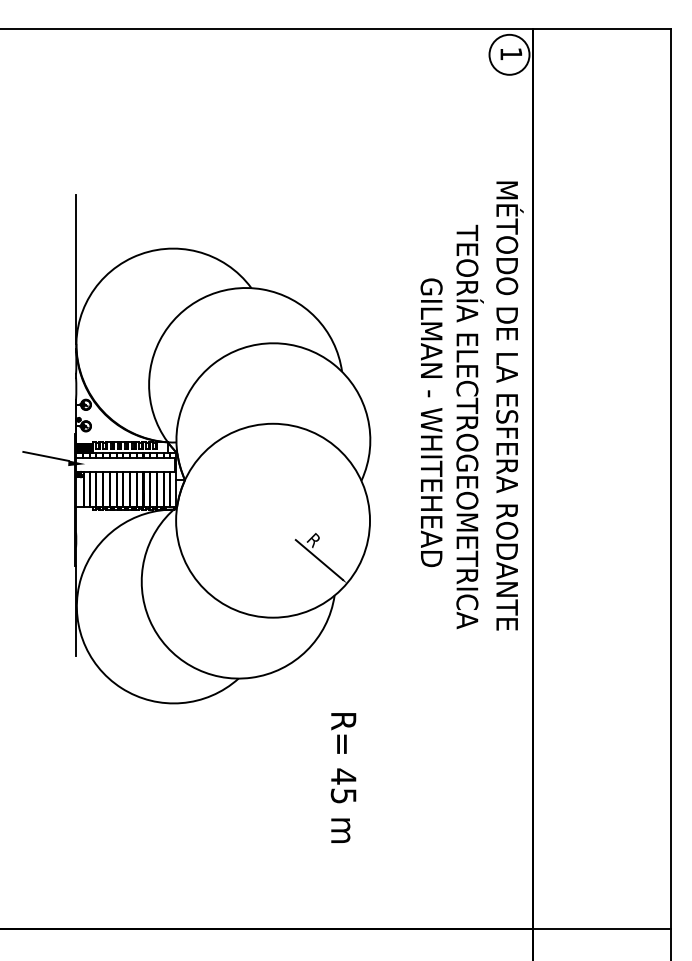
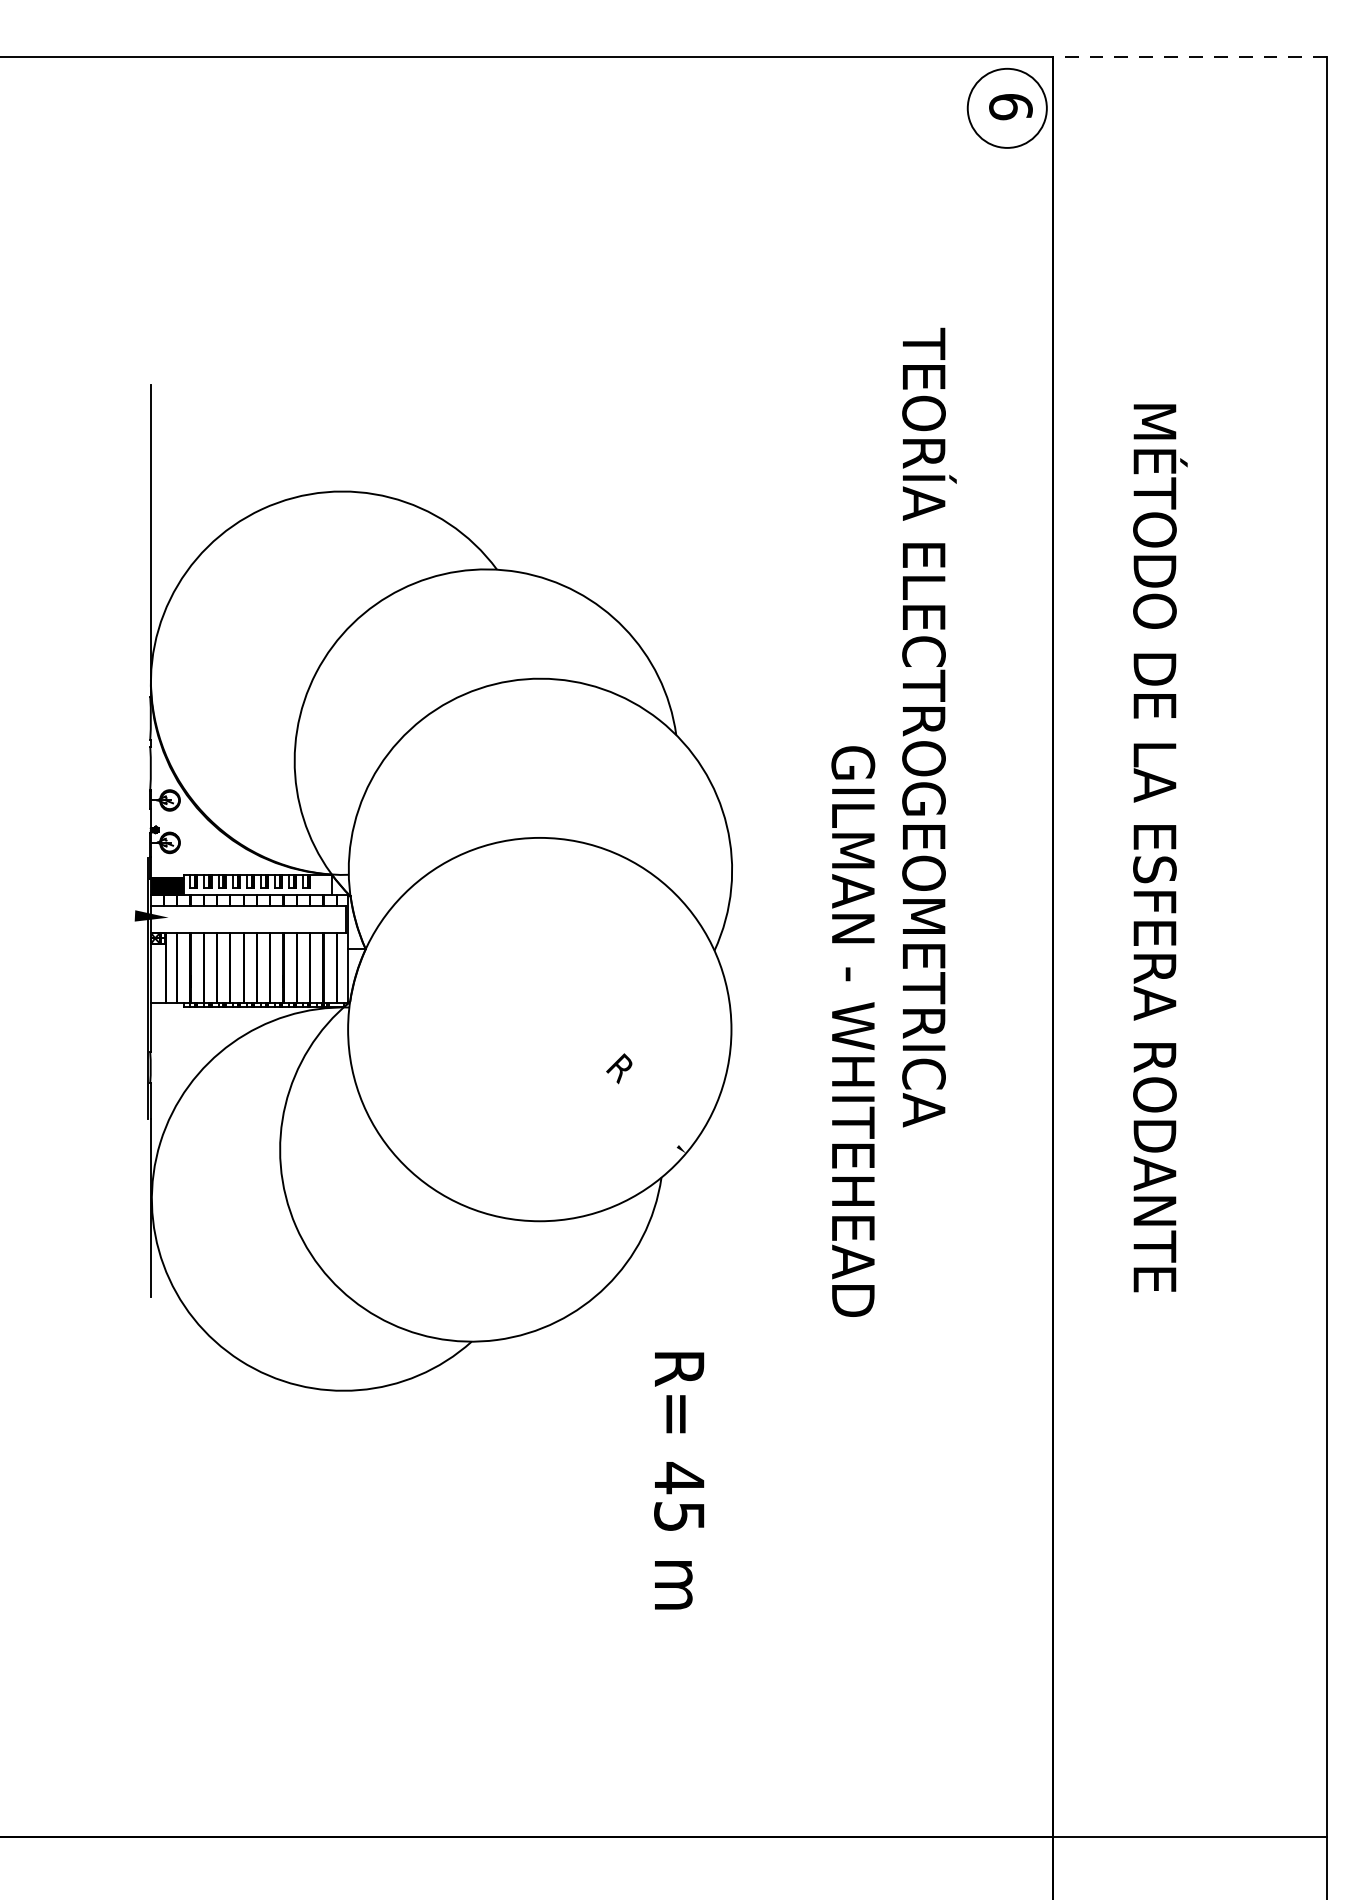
line: (601, 28) -> (1189, 56), solid -> dashed
text: (511, 53) -> (1011, 105), 1 -> 6
text: (509, 405) -> (1159, 847), moved
text: (431, 422) -> (853, 1031), moved
text: (469, 426) -> (928, 726), moved
line: (45, 455) -> (89, 900), removed
line: (318, 559) -> (629, 1106), removed
text: (343, 777) -> (679, 1479), moved

